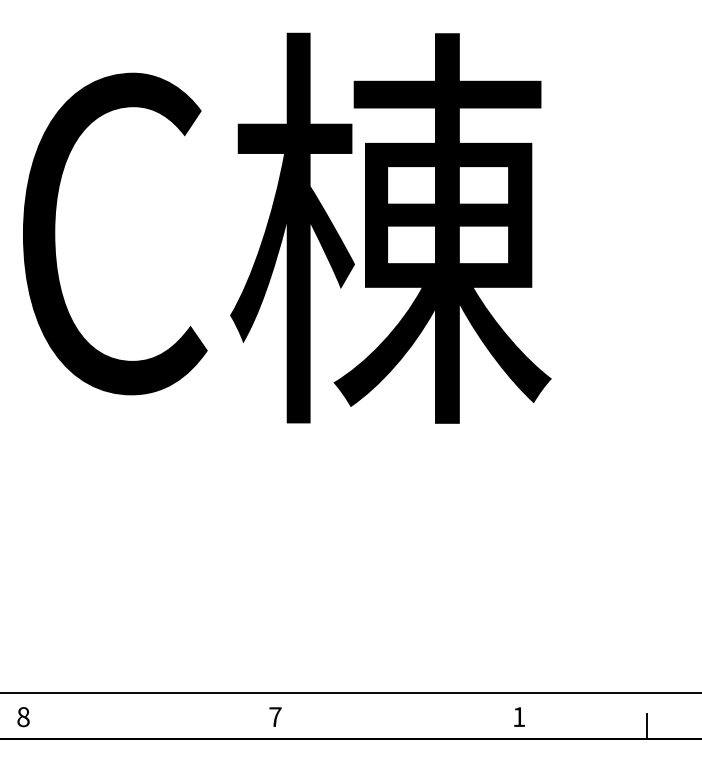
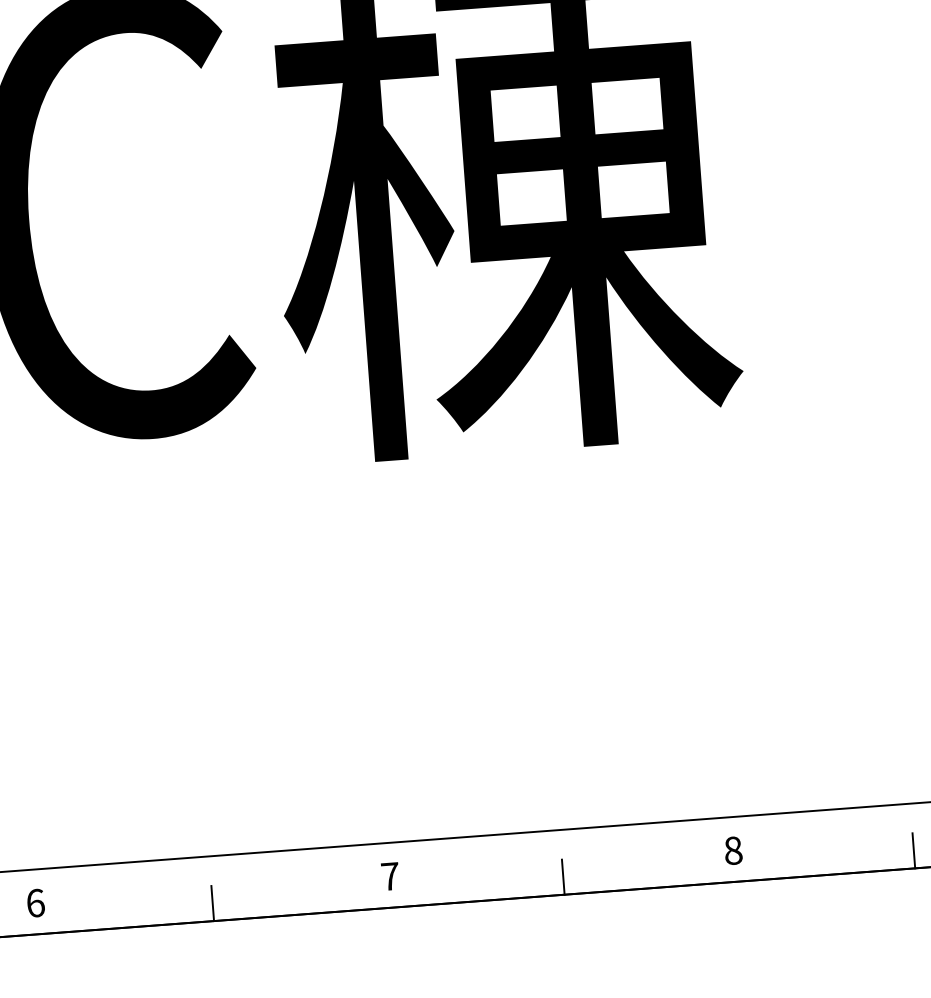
text: (23, 717) -> (35, 903), 8 -> 6
text: (519, 717) -> (733, 851), 1 -> 8
line: (148, 726) -> (212, 903), added
line: (397, 726) -> (563, 876), added

